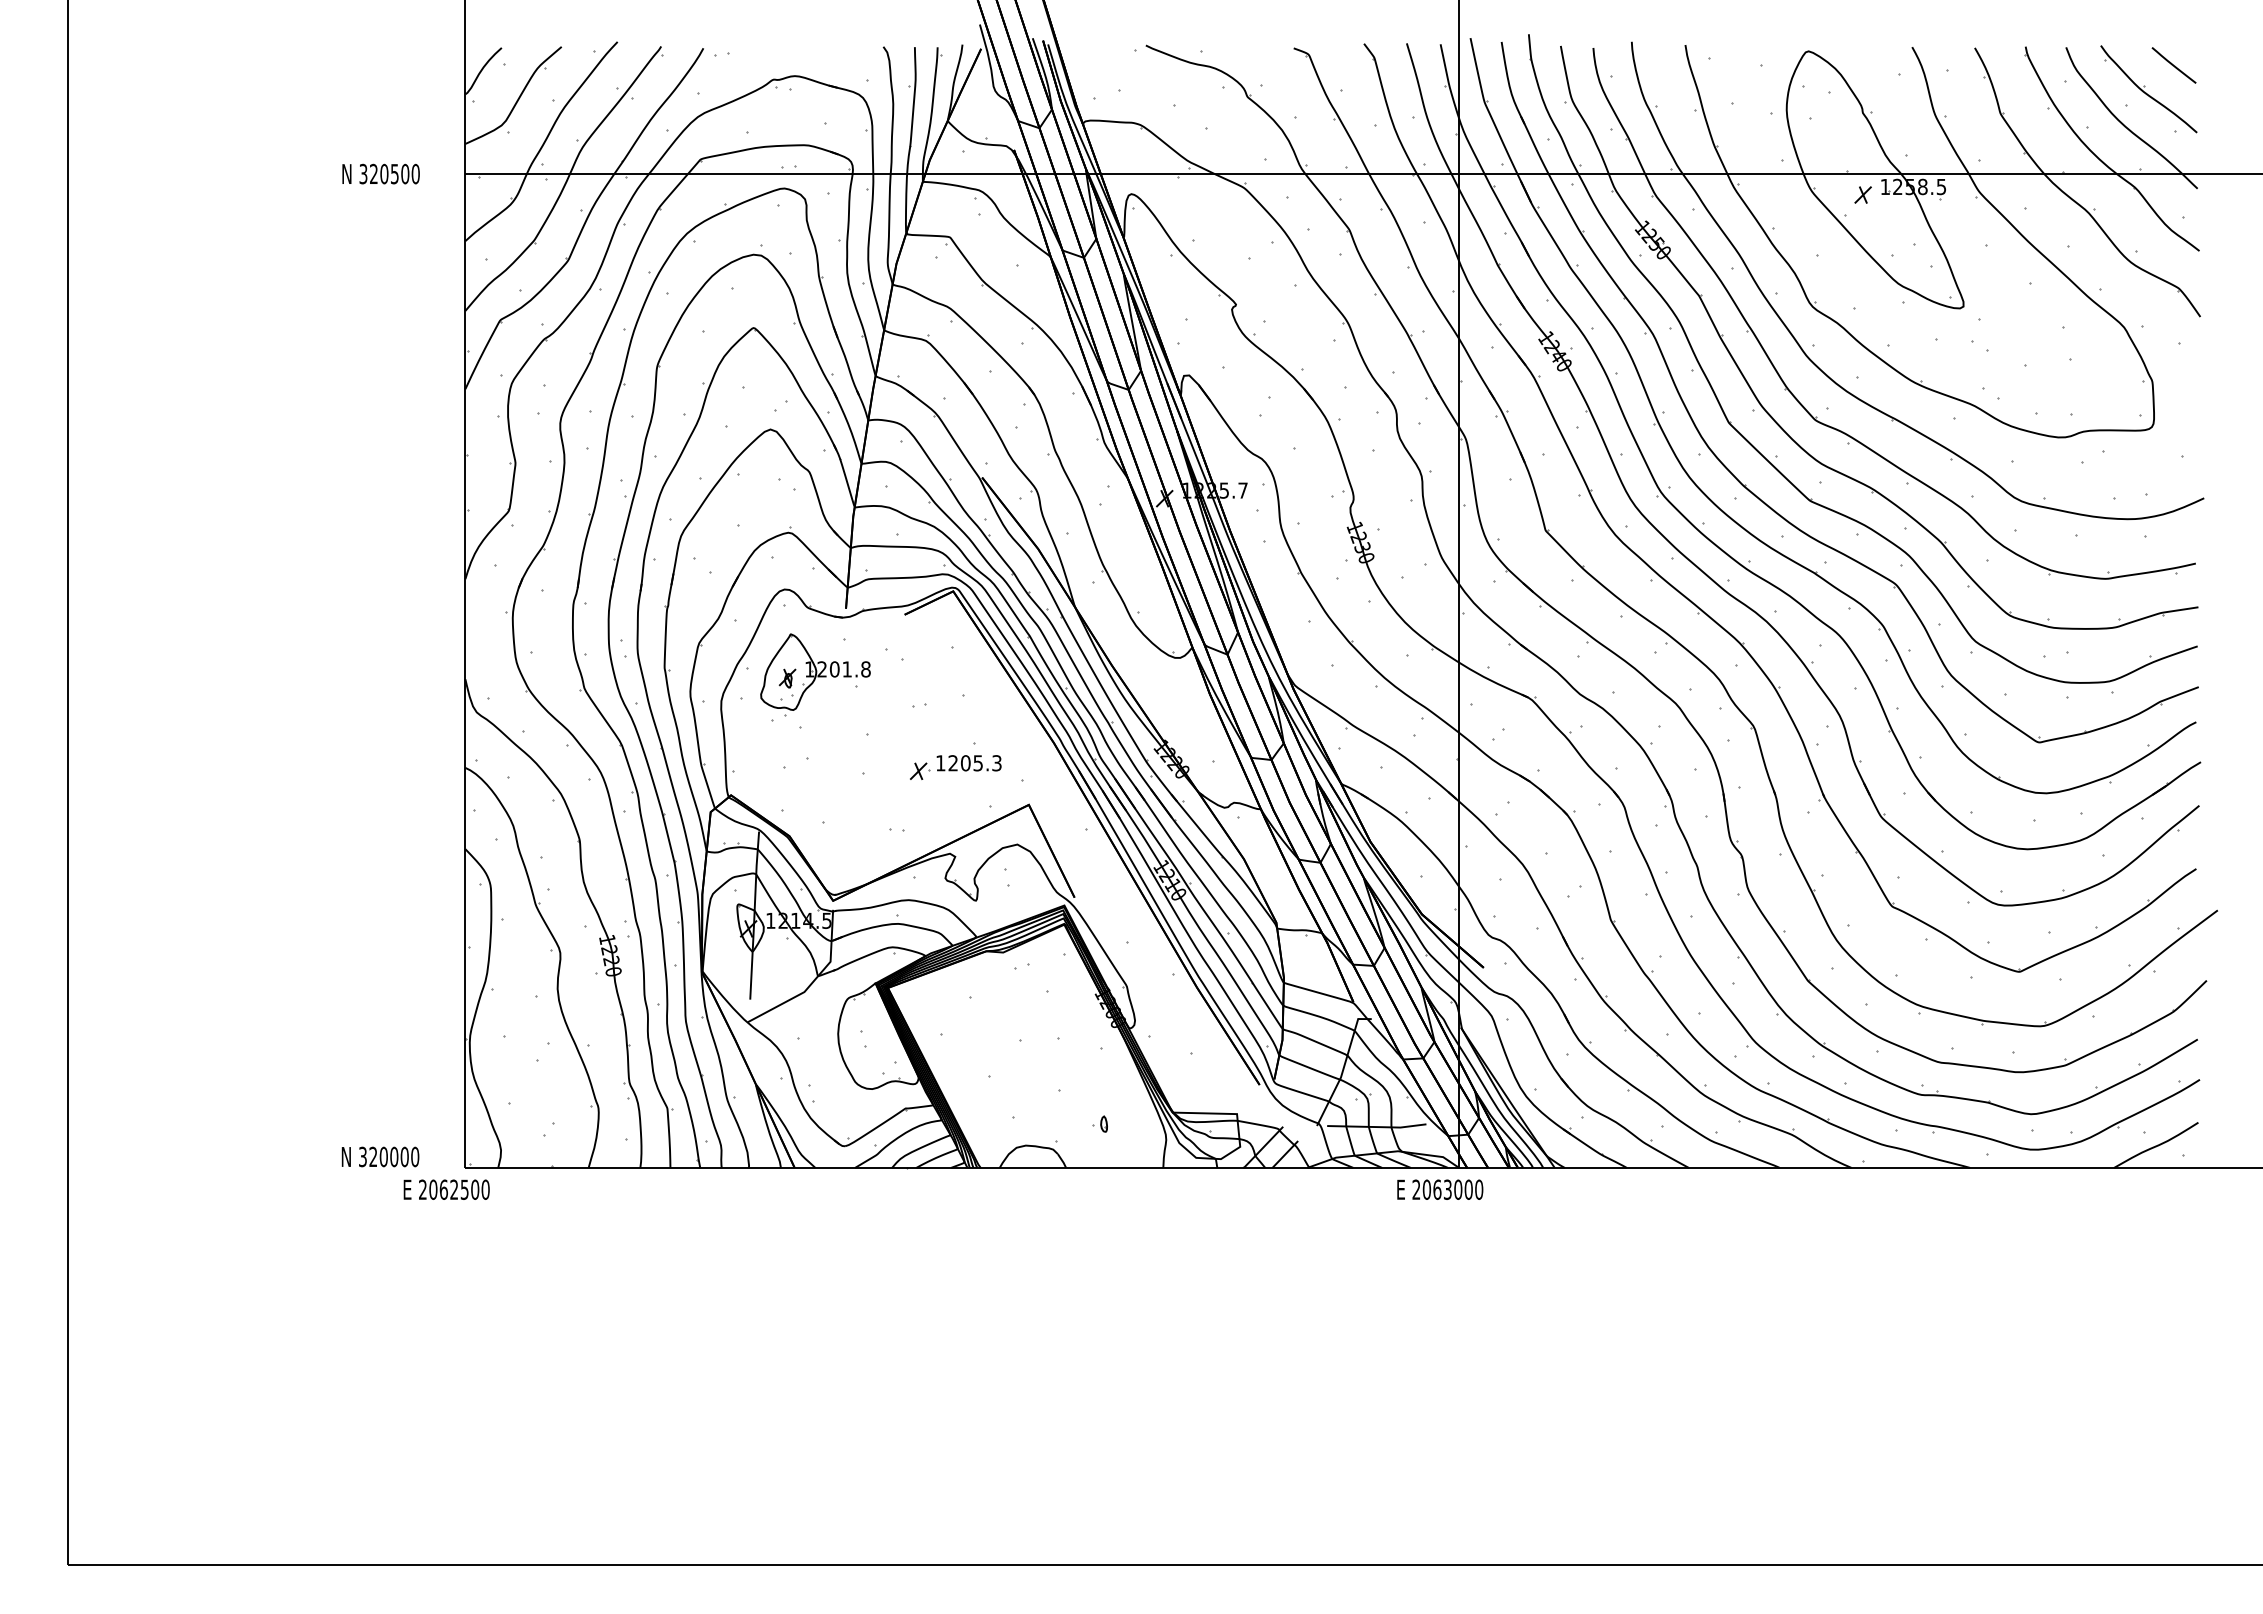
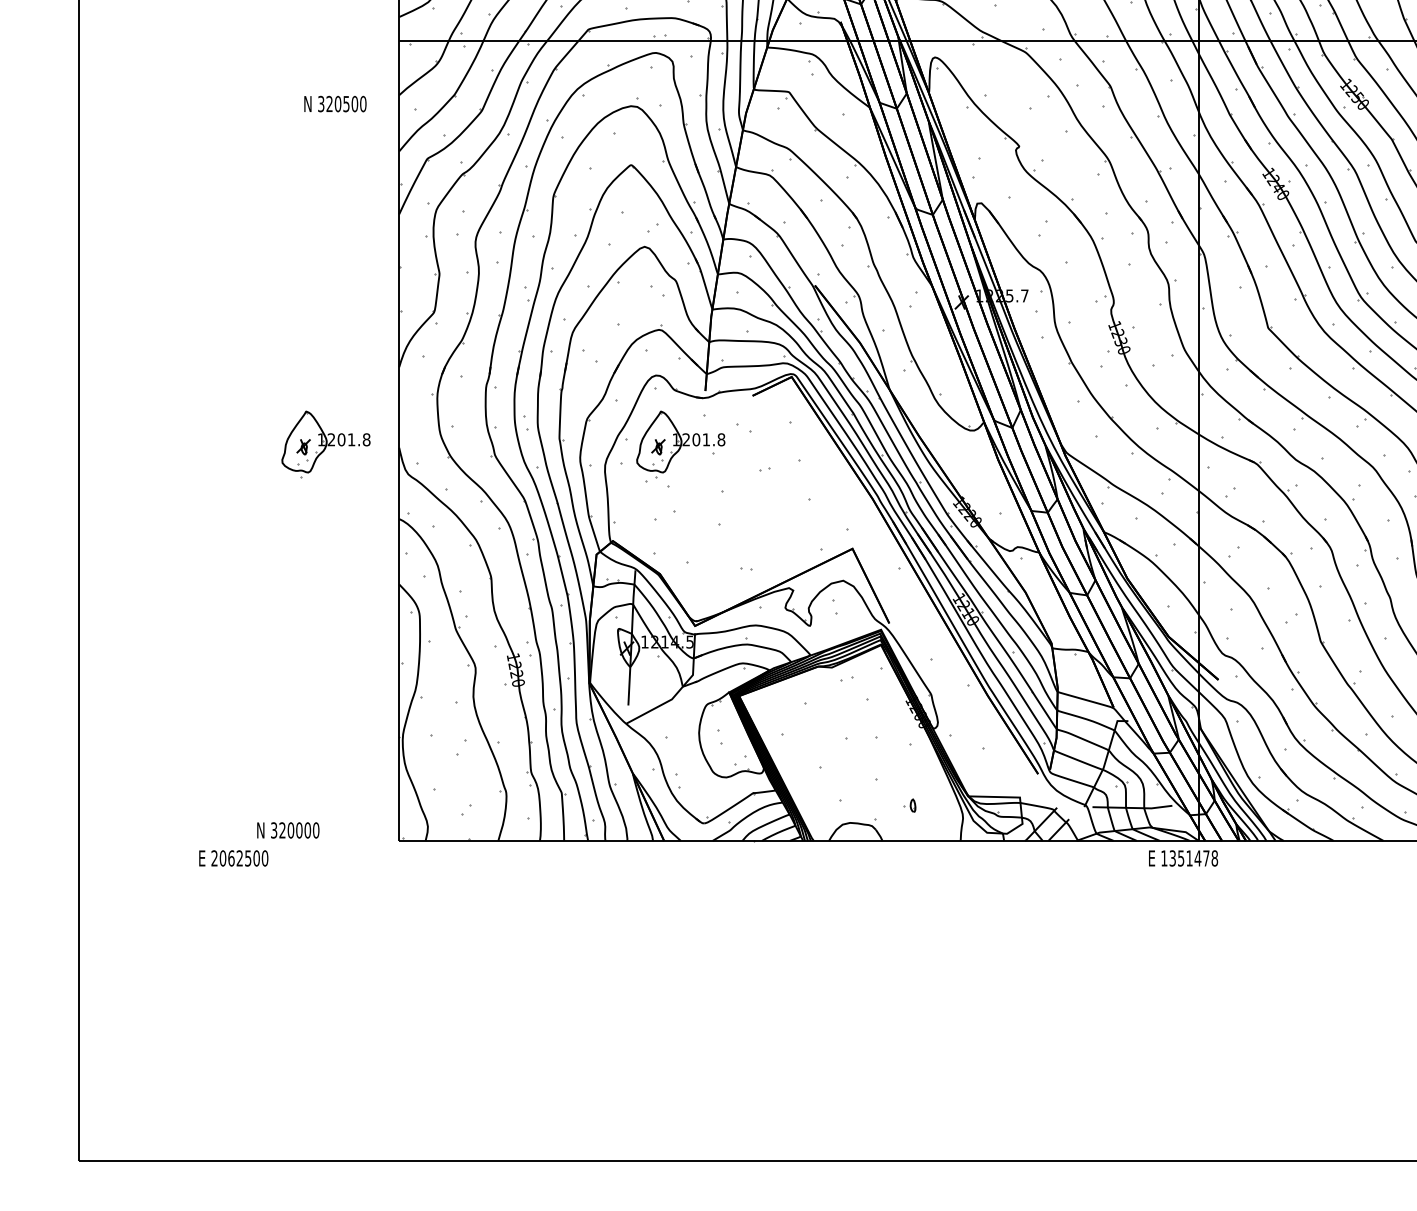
text: (380, 173) -> (334, 103), moved
part: (374, 674) -> (326, 443), added
part: (955, 767) -> (793, 518), removed
text: (380, 1156) -> (288, 830), moved
text: (446, 1189) -> (233, 858), moved
text: (1447, 1189) -> (1189, 858), 2063000 -> 1351478

